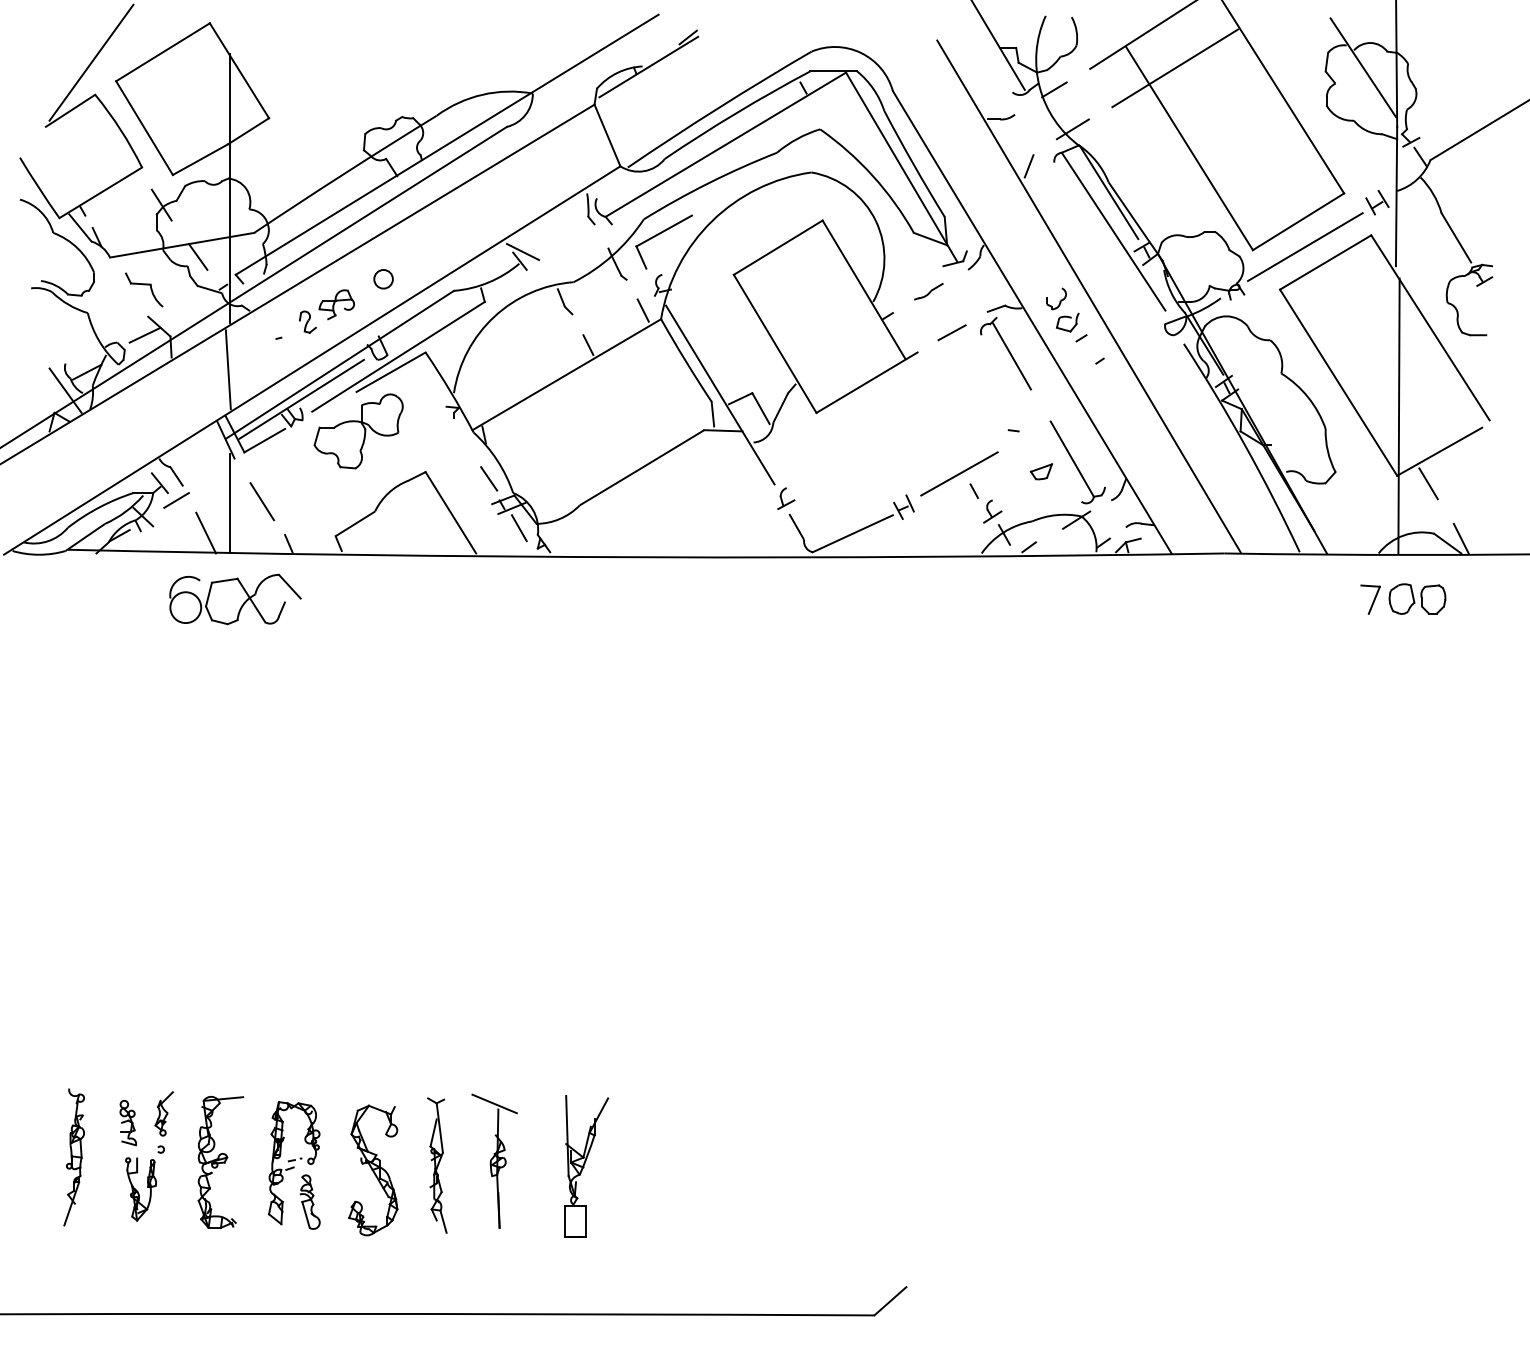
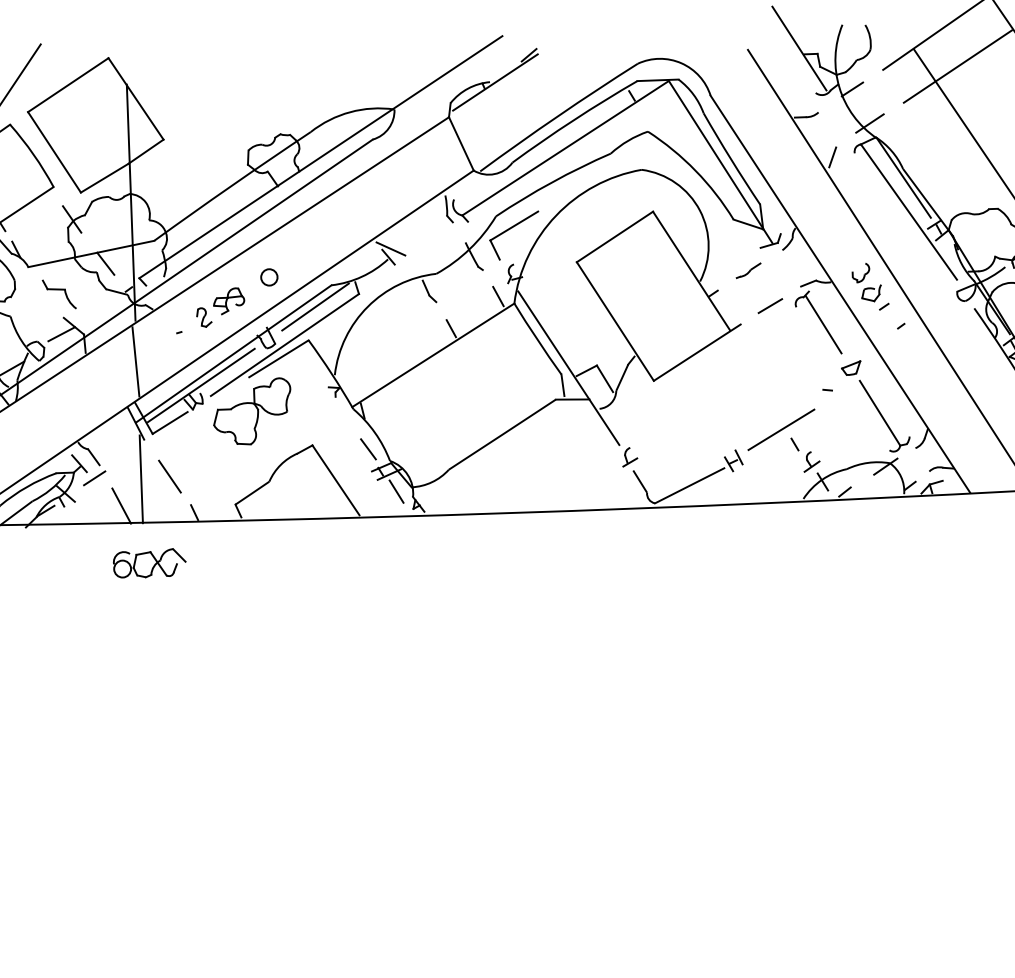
line: (434, 314) -> (315, 306), added
part: (1040, 471) -> (850, 367), moved
part: (235, 599) -> (149, 563), size x0.62

